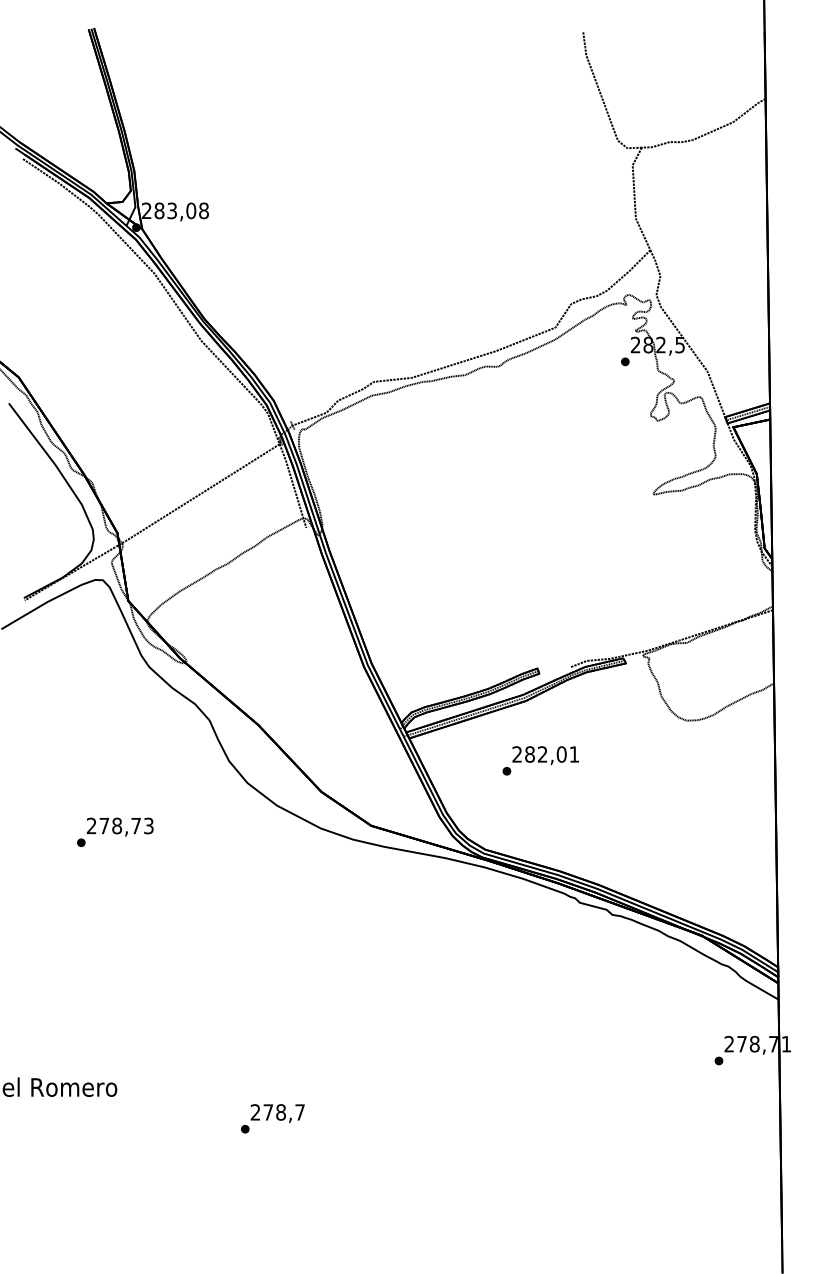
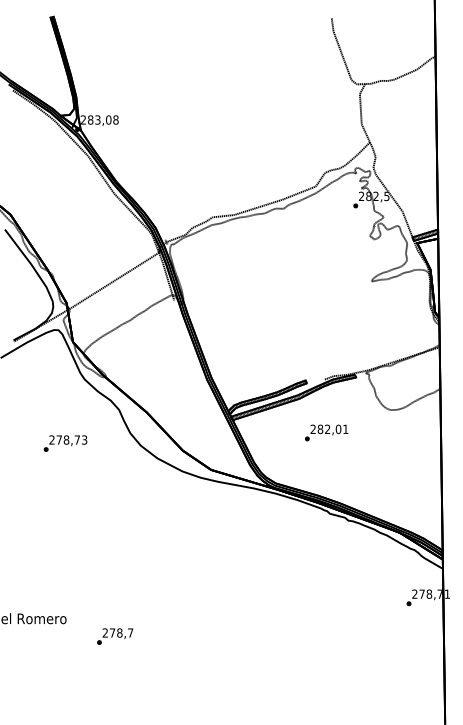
text: (540, 760) -> (326, 432), moved
text: (115, 832) -> (65, 443), moved
text: (273, 1118) -> (115, 636), moved

